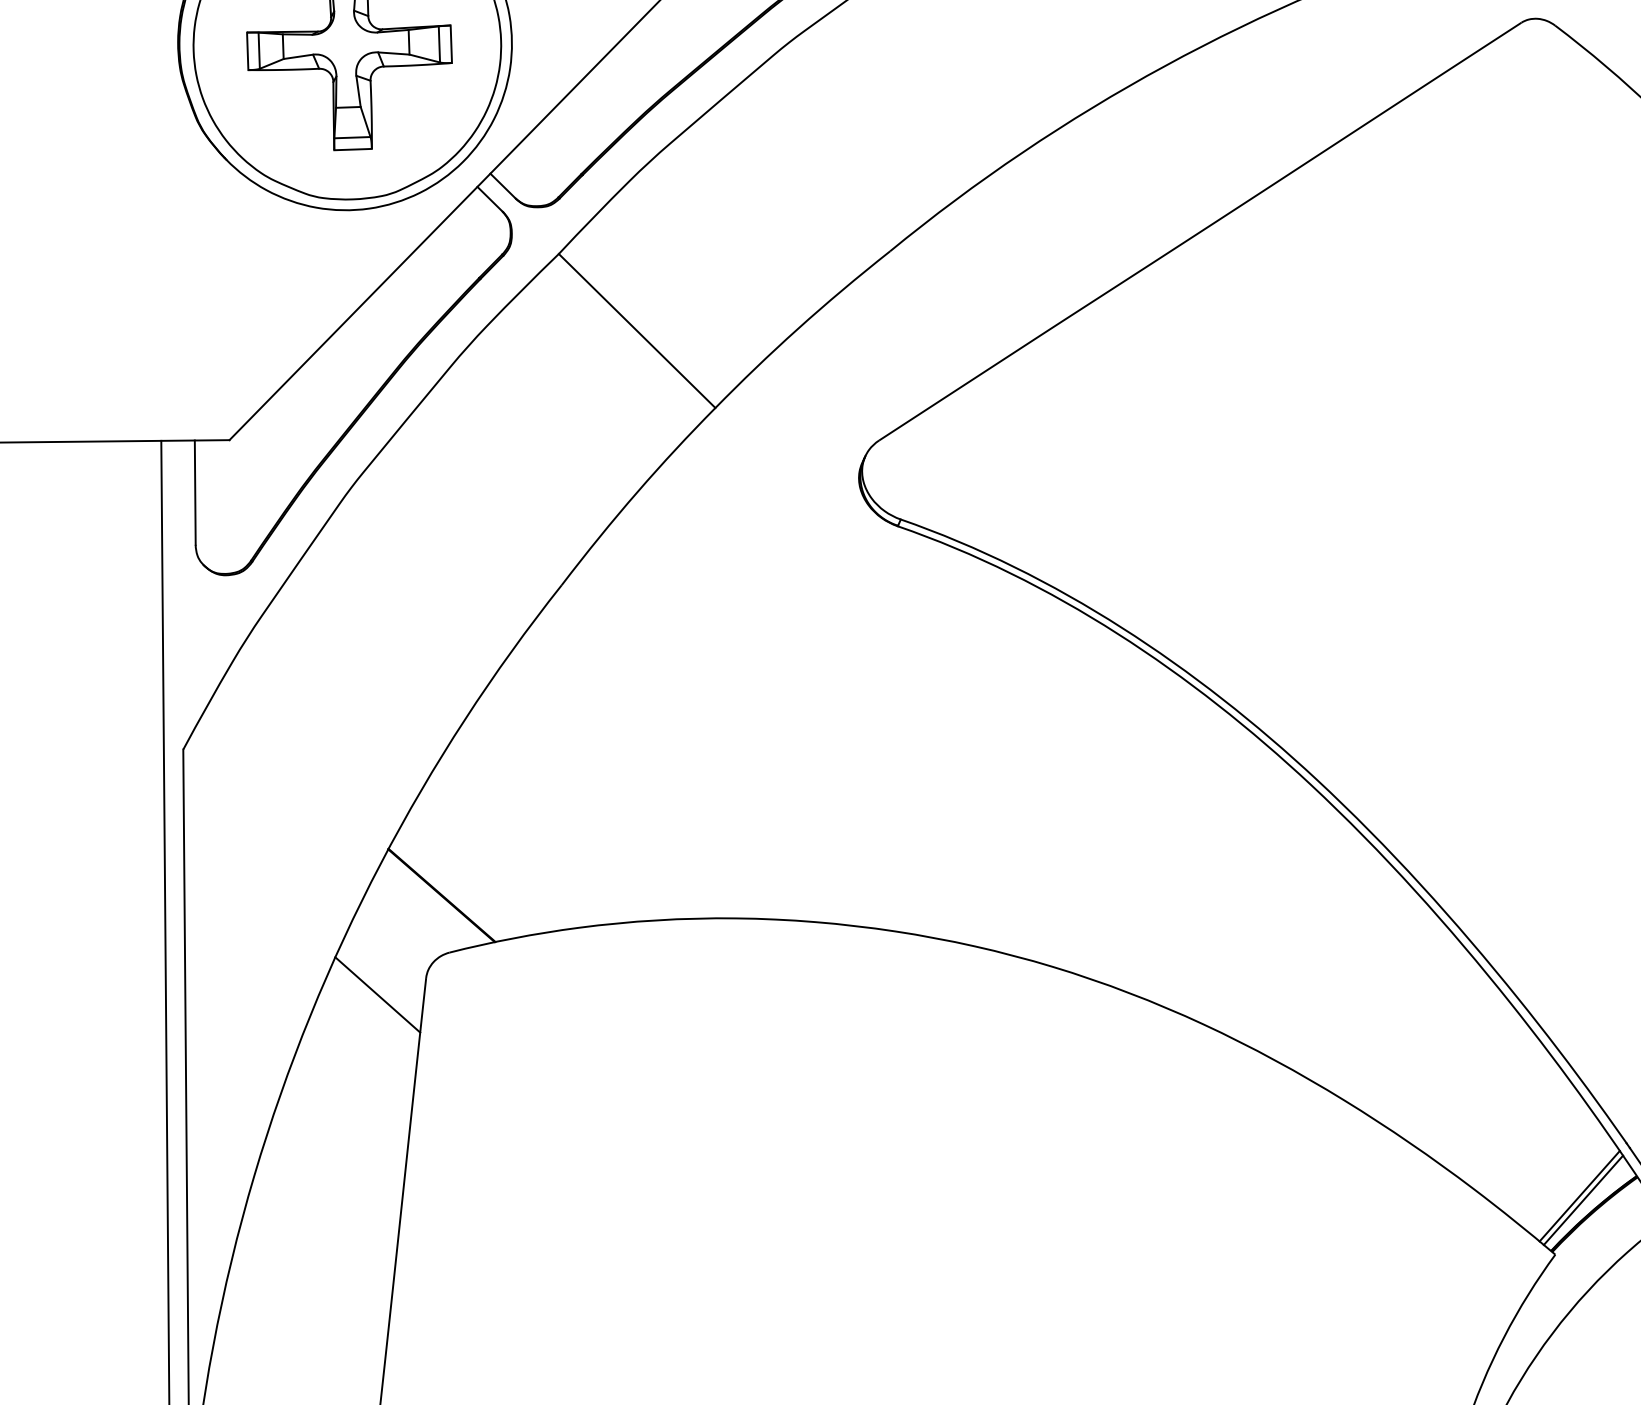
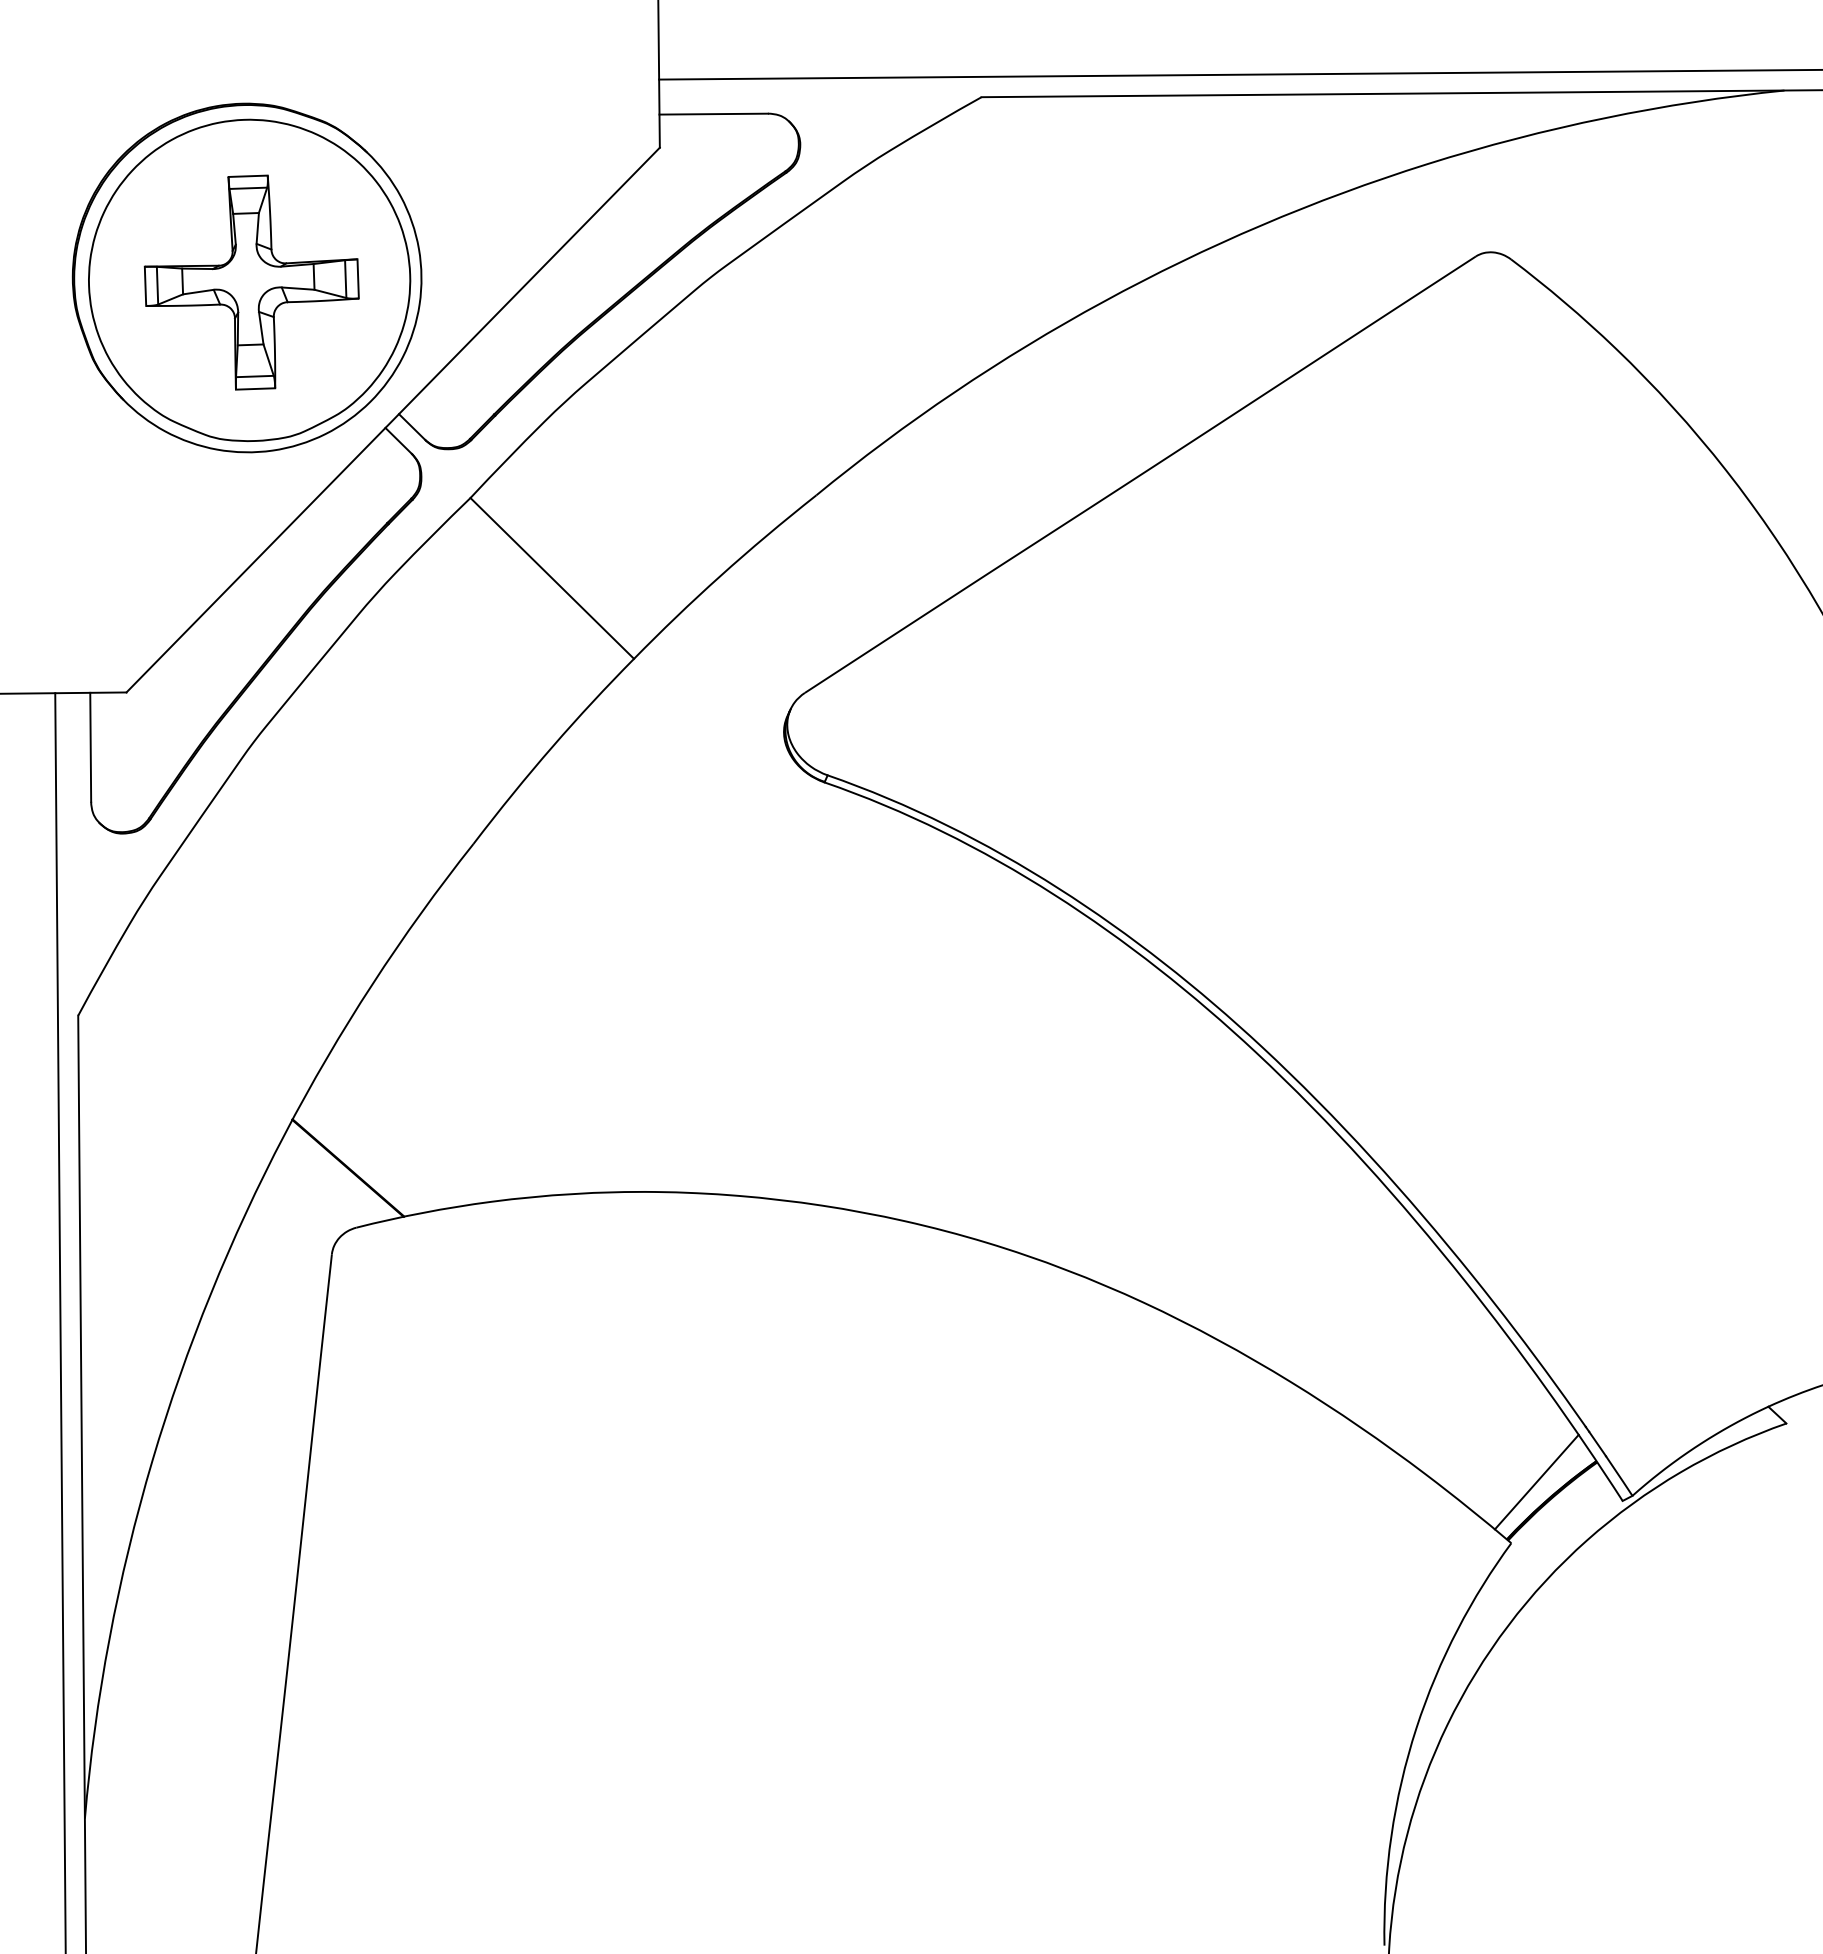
line: (376, 994) -> (280, 1271), removed
line: (1583, 1200) -> (1540, 1486), removed

